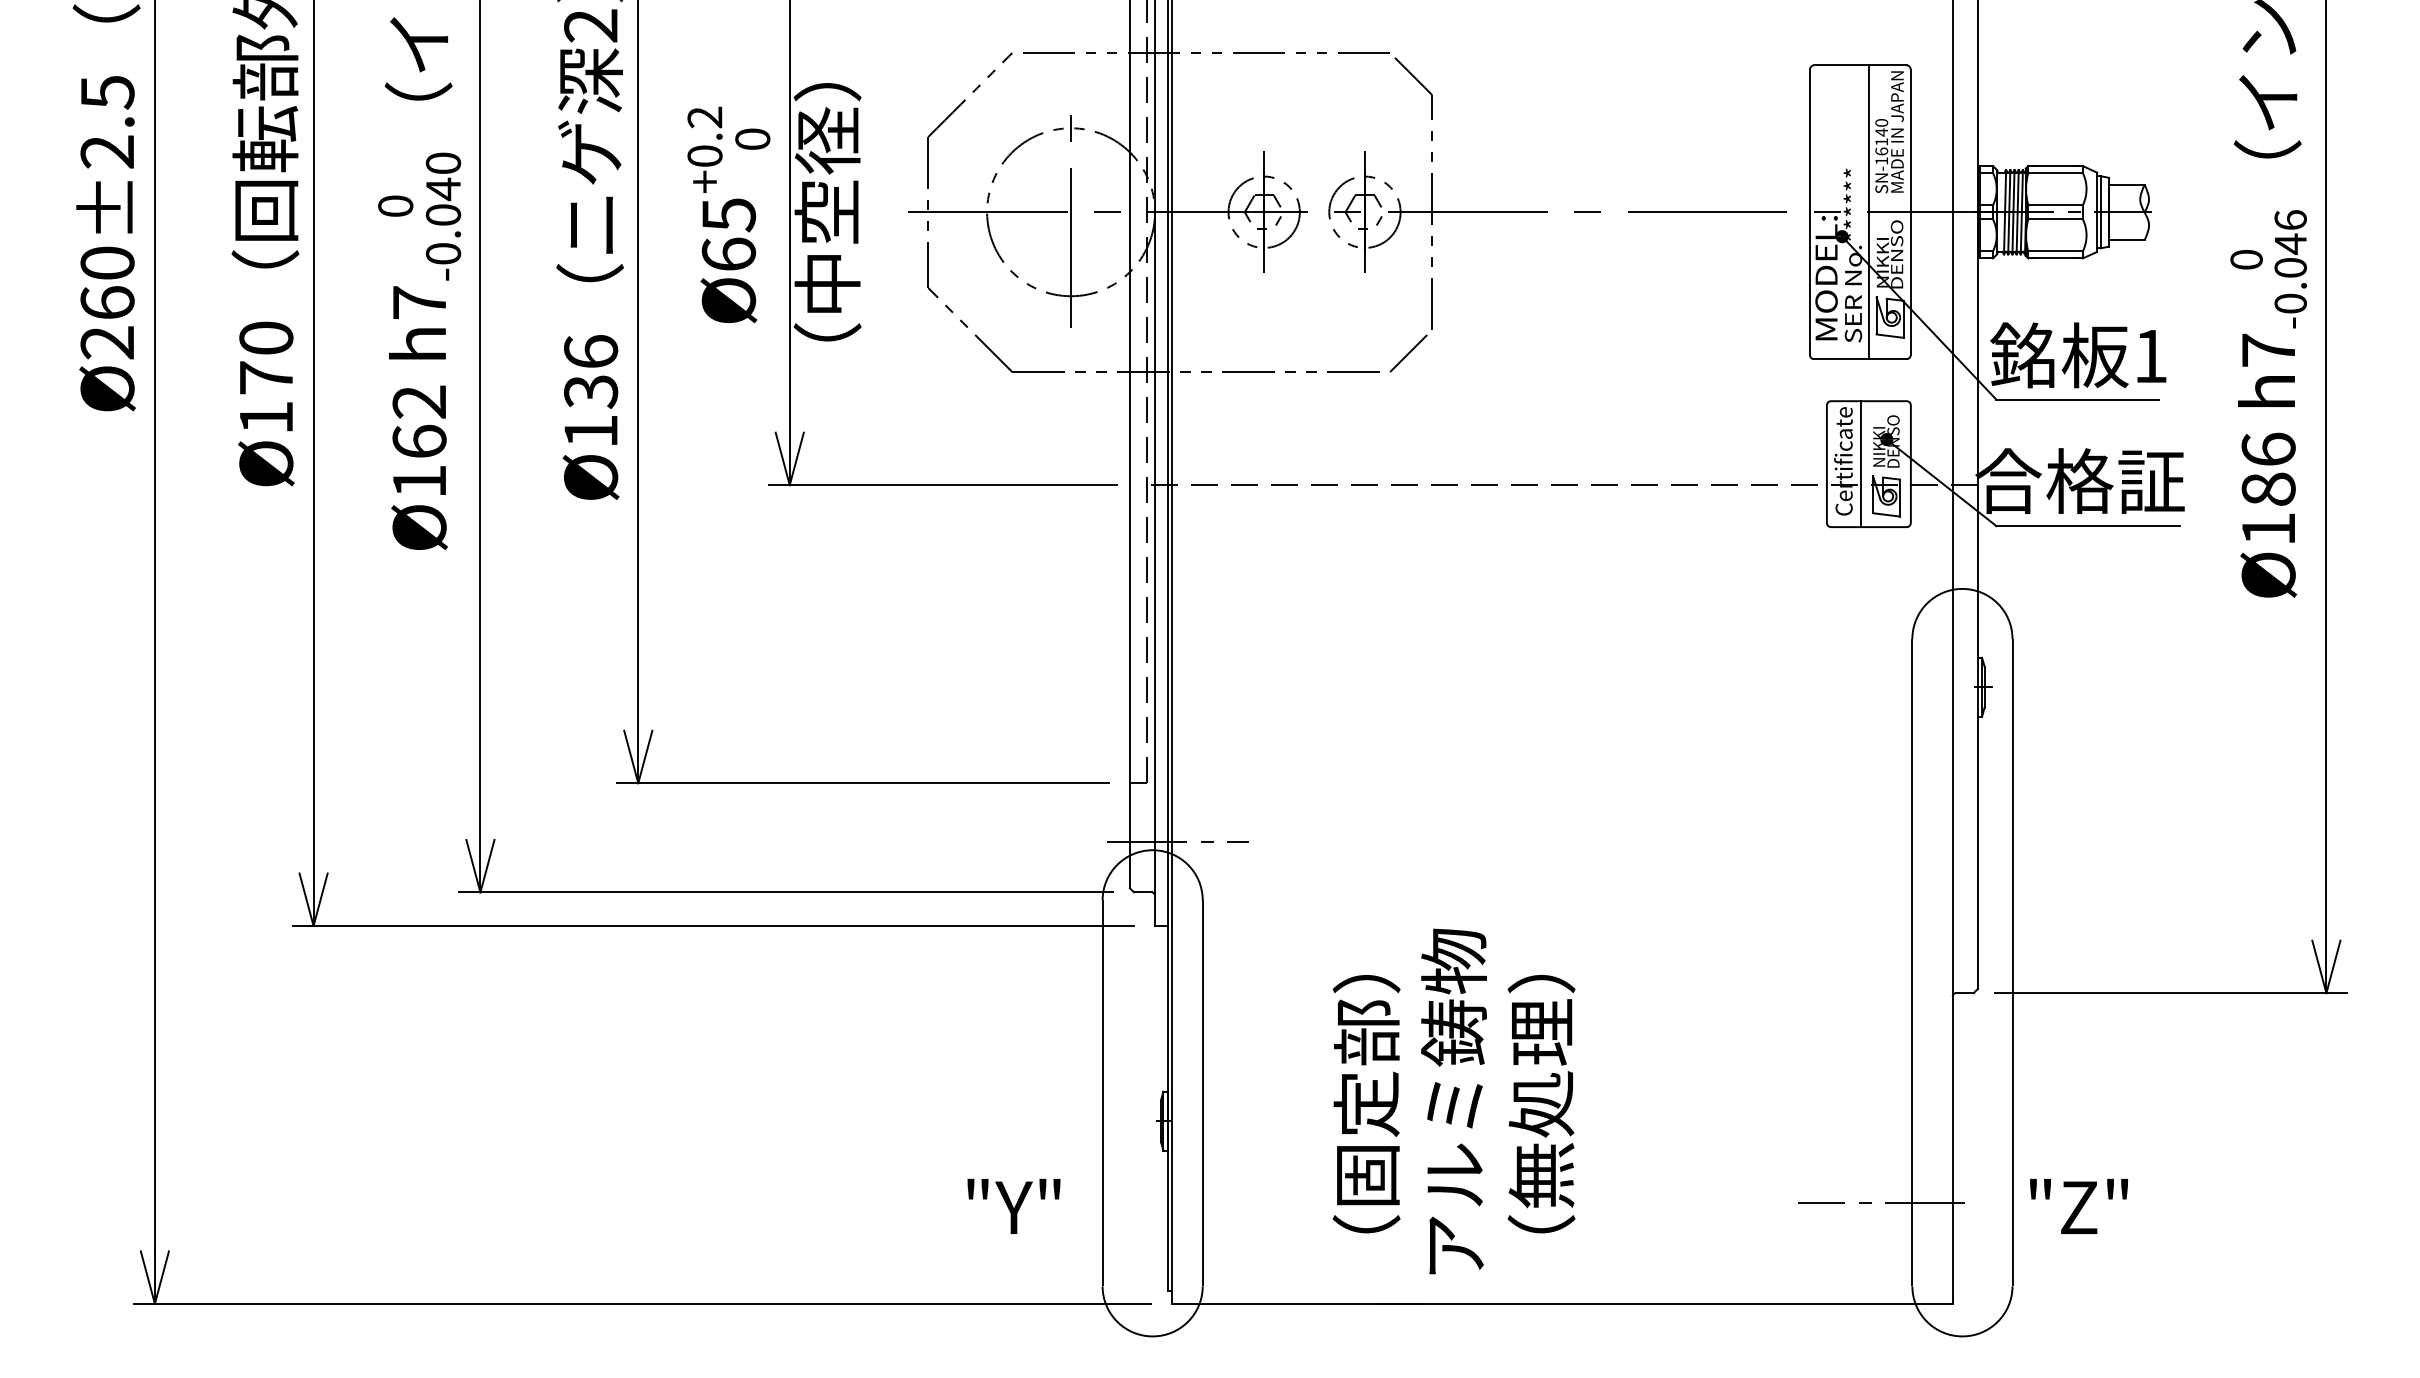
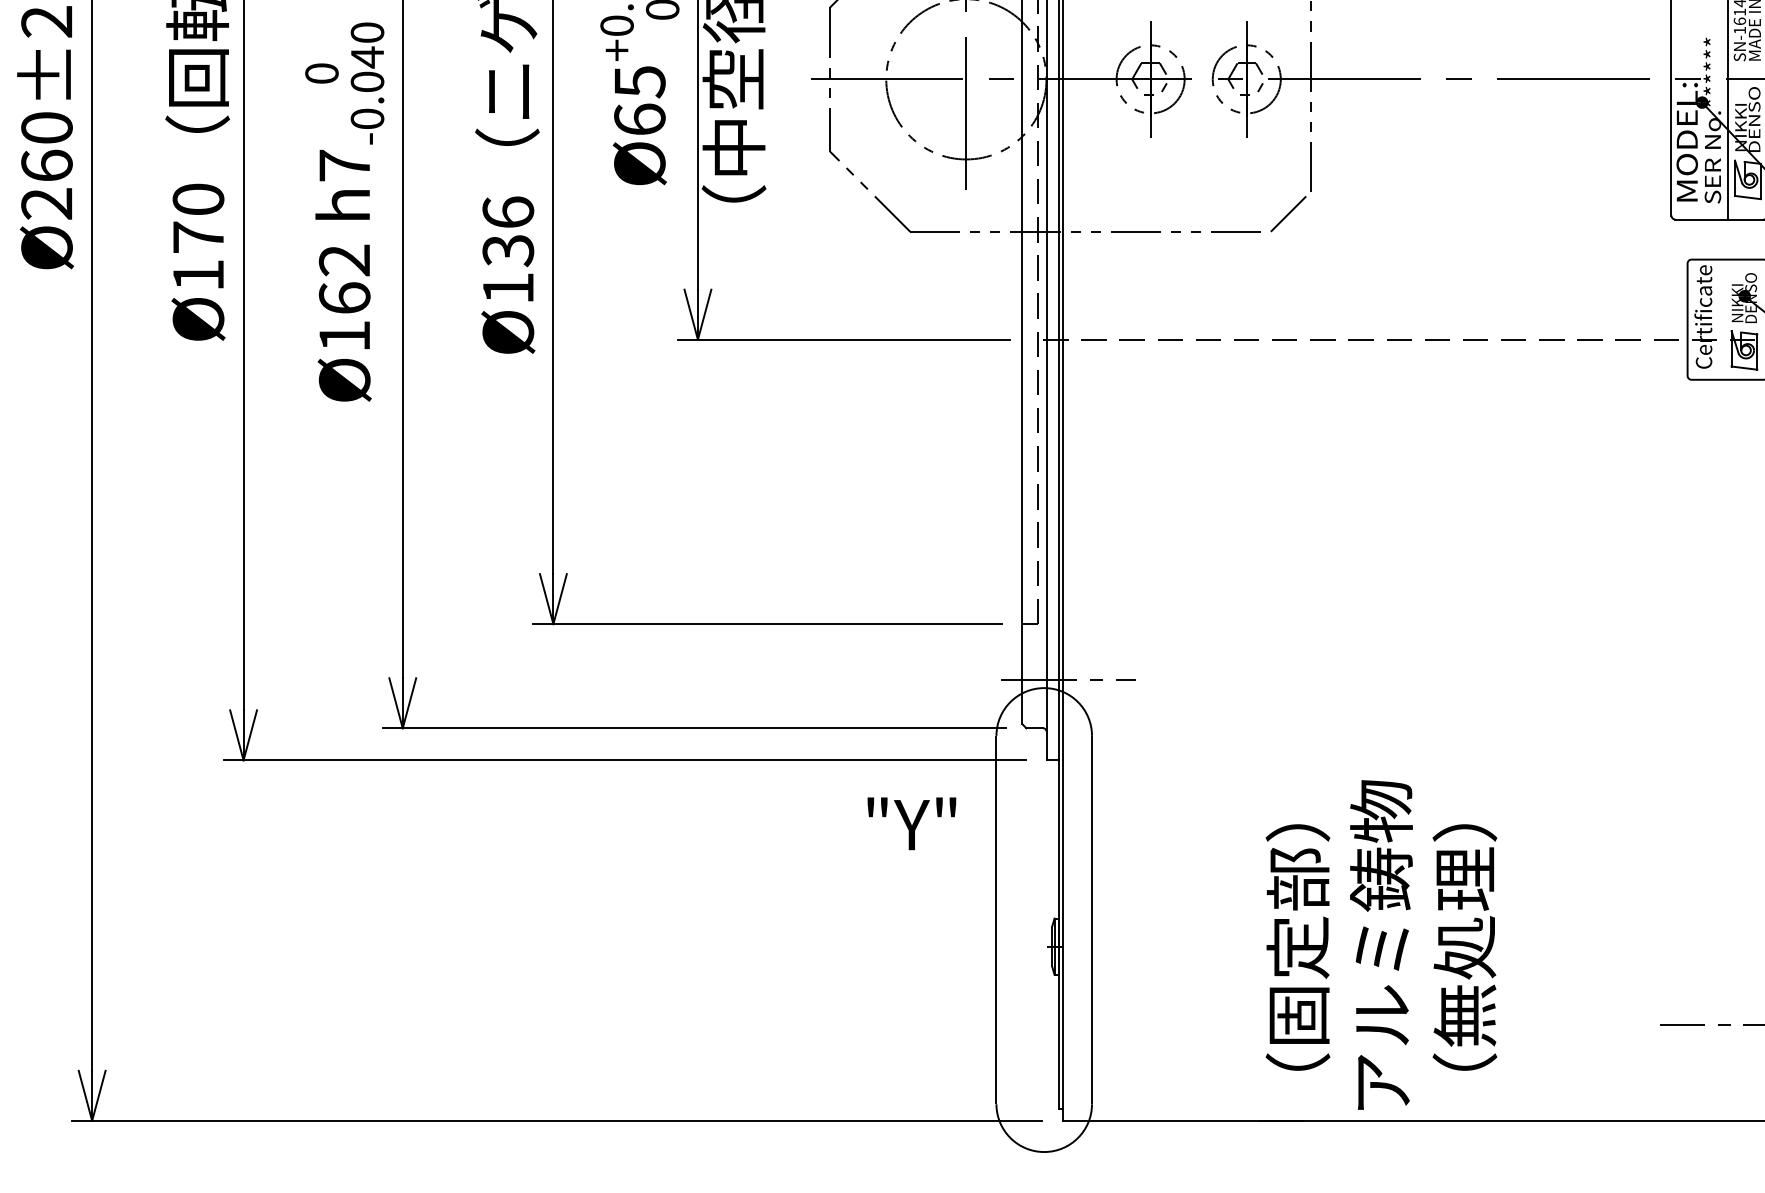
line: (1860, 464) -> (1719, 320), removed
text: (1453, 1101) -> (1380, 945), moved
text: (1013, 1205) -> (911, 822), moved

